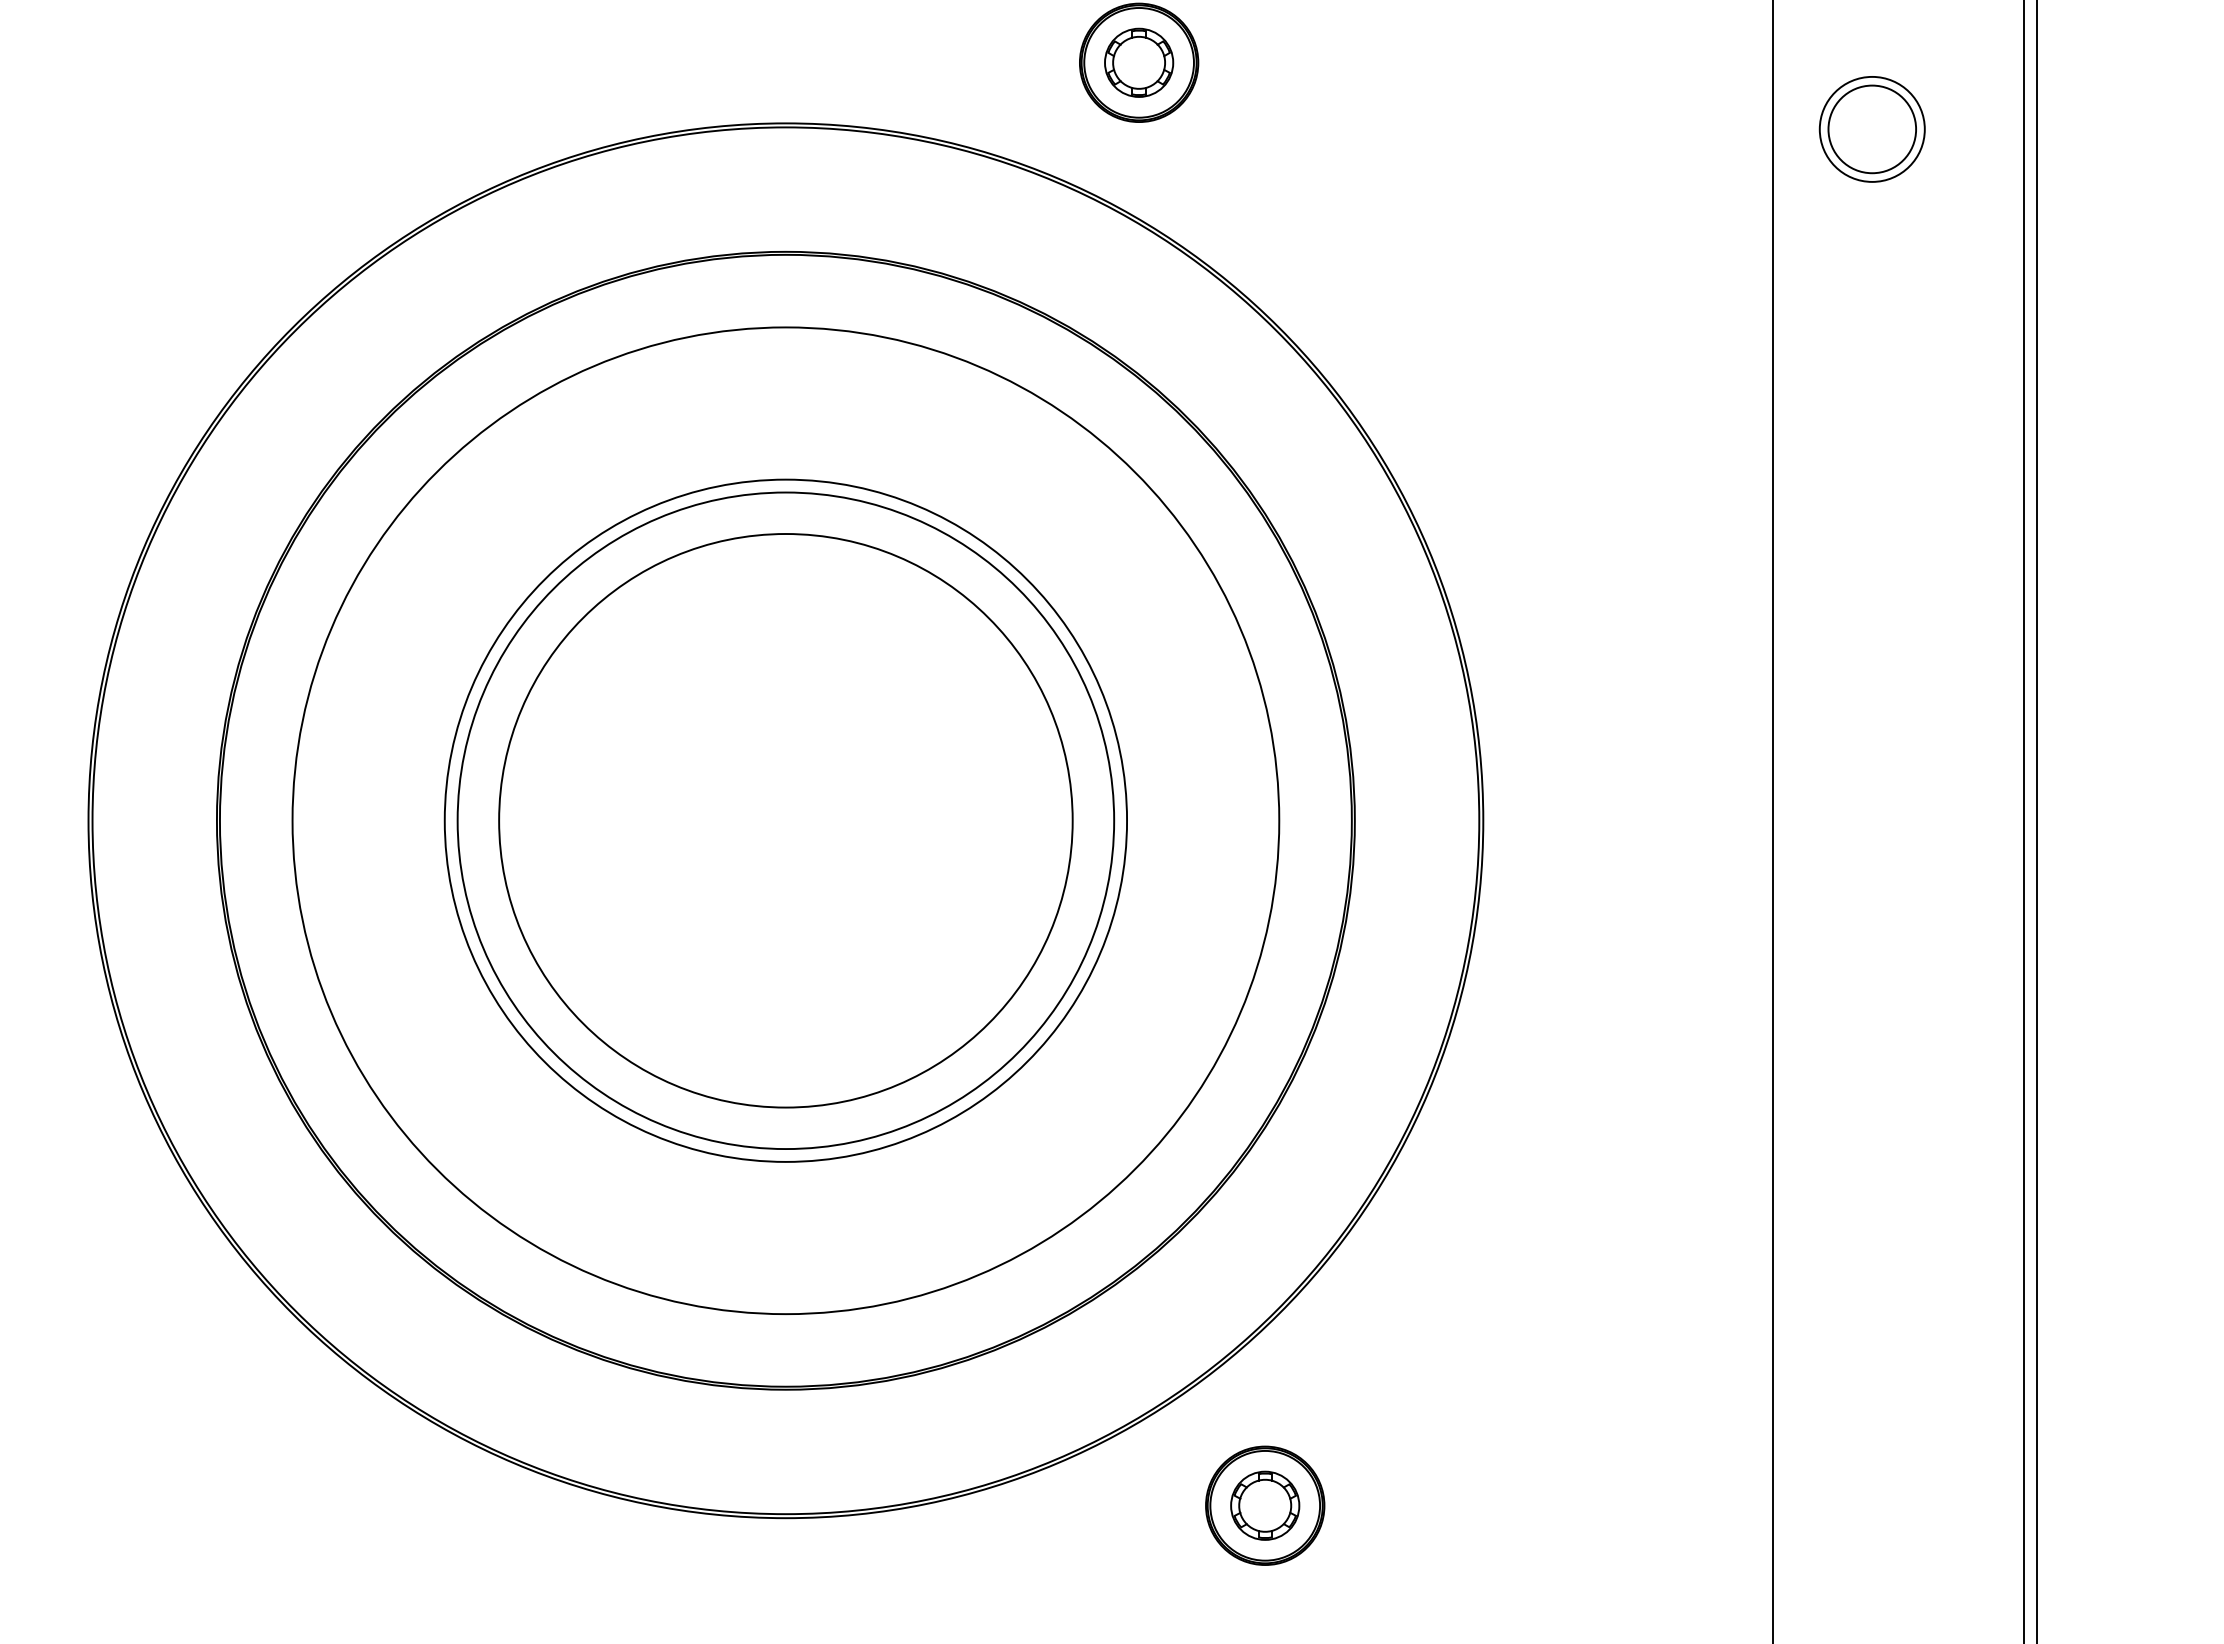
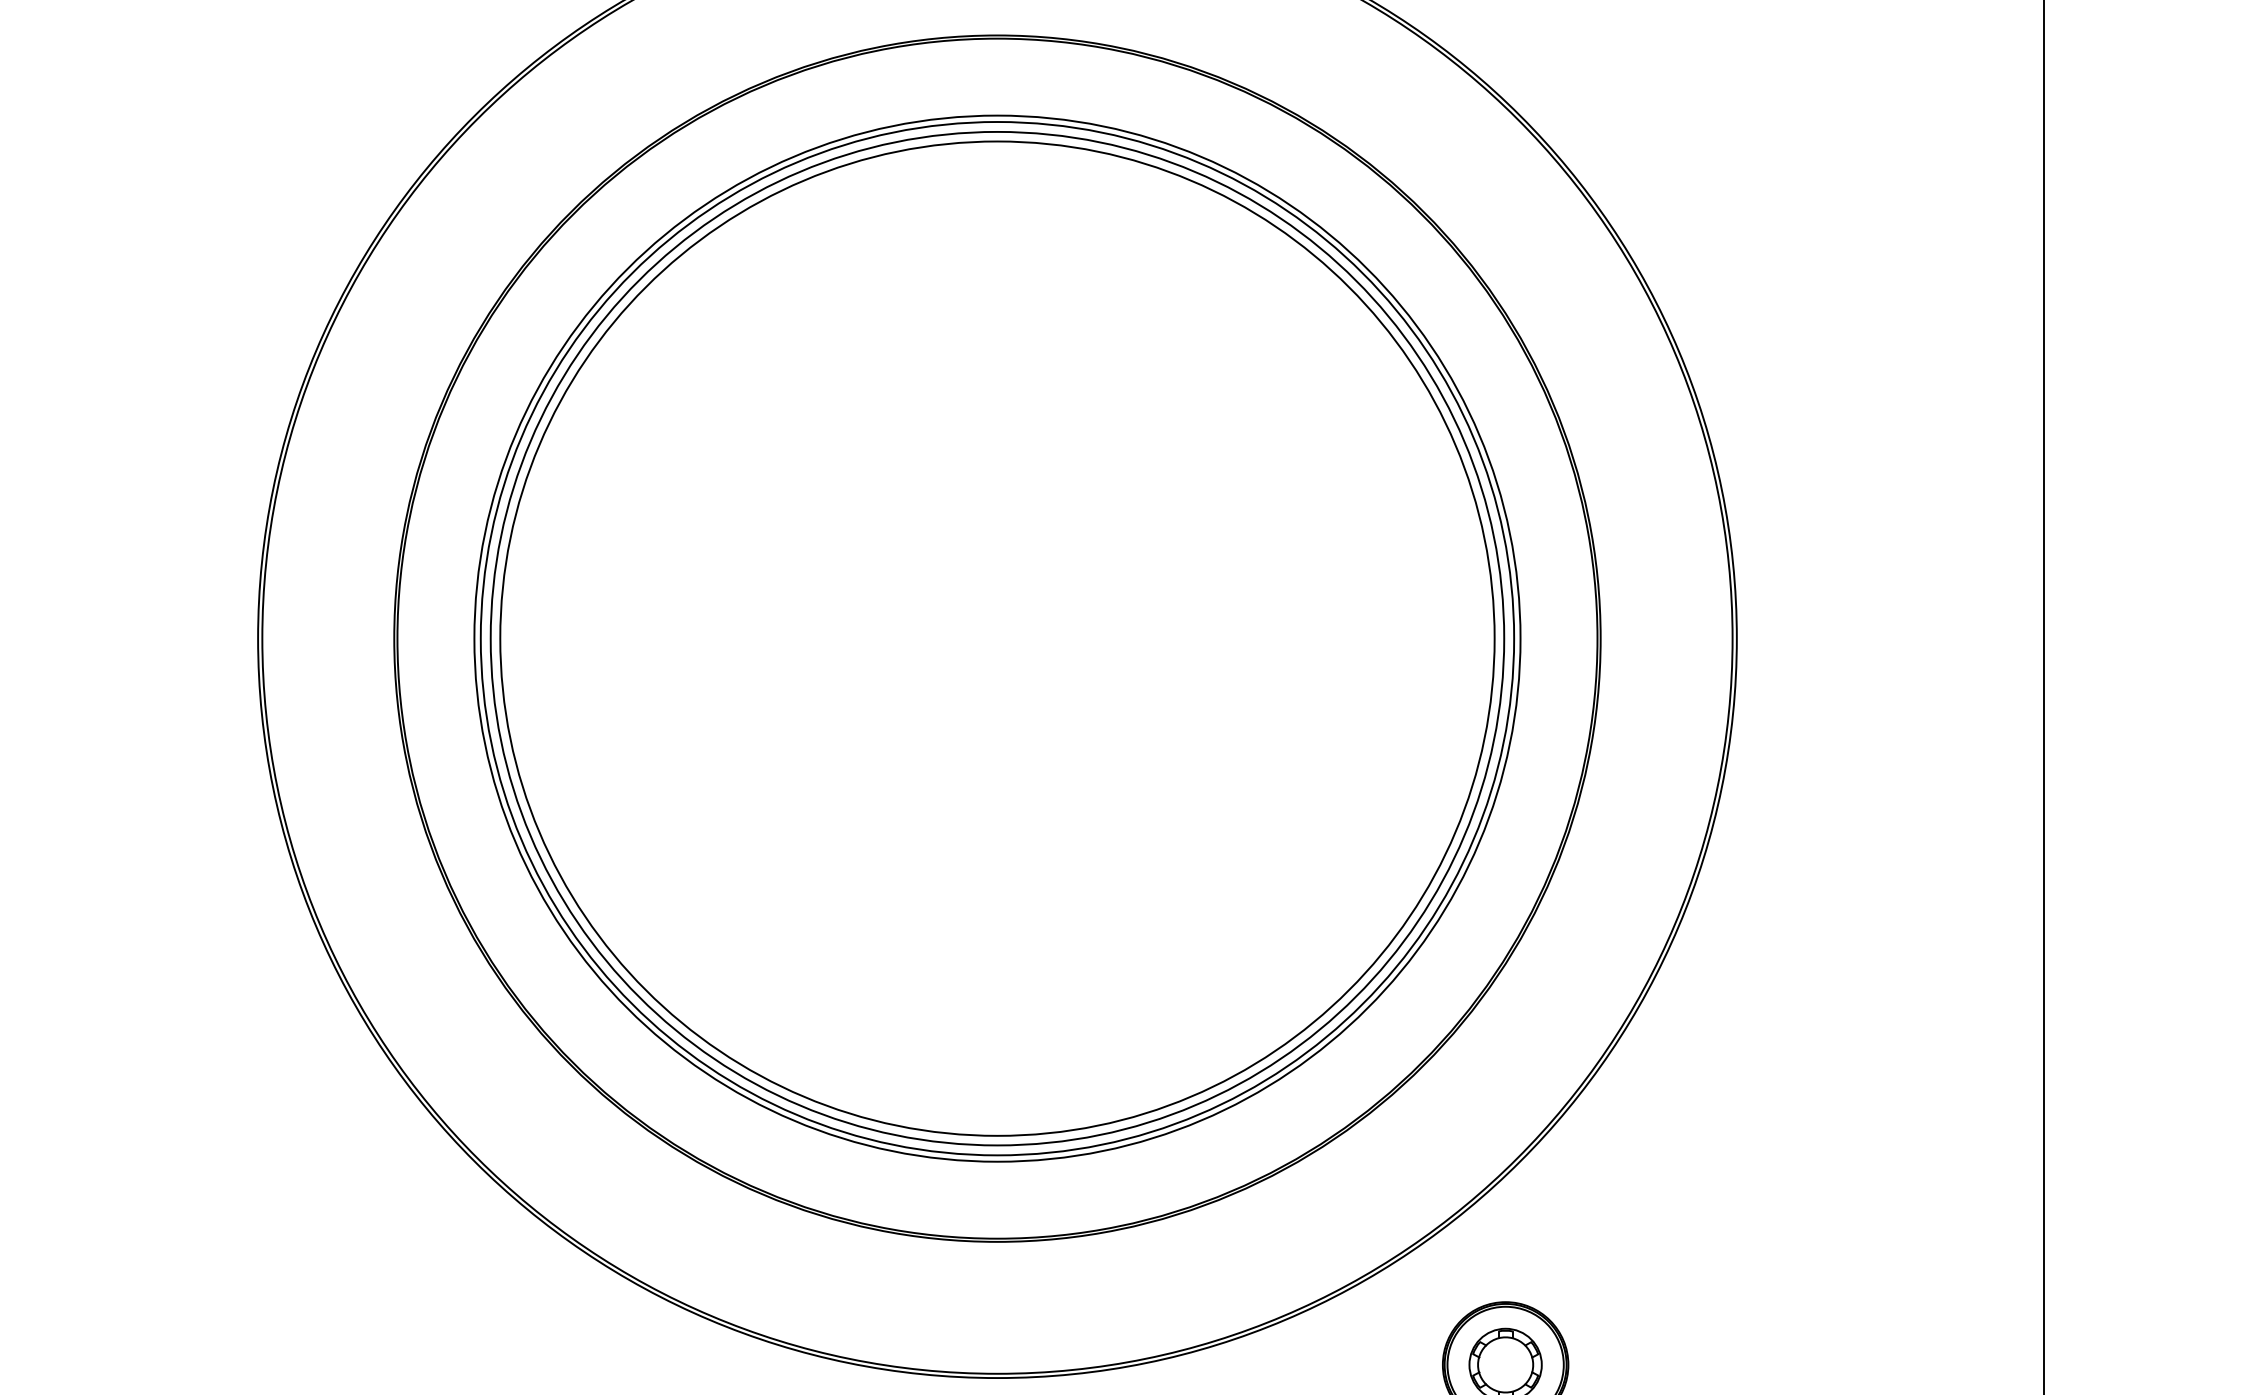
circle: (785, 820) -> (997, 638), size x1.43
circle: (785, 820) -> (997, 638), size x1.43
circle: (785, 820) -> (997, 638), size x1.67

